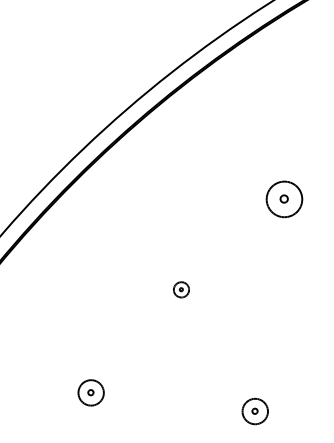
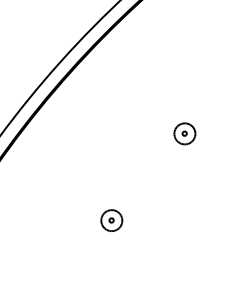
part: (284, 198) -> (184, 133), size x0.71
part: (181, 289) -> (111, 220), size x1.67

